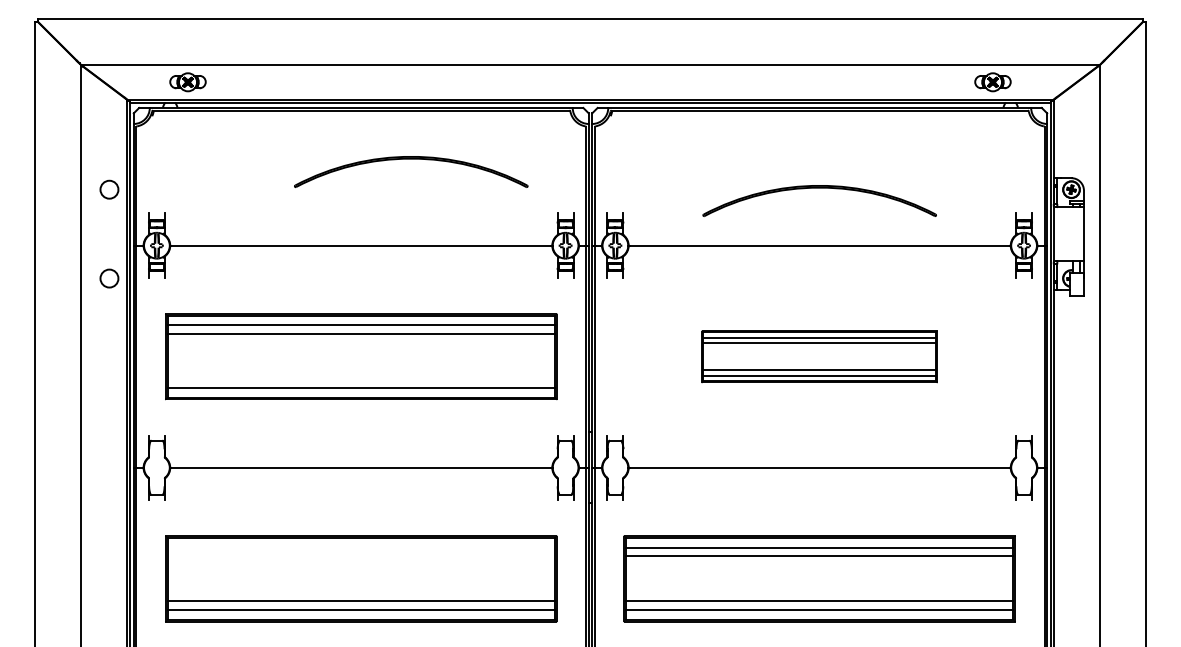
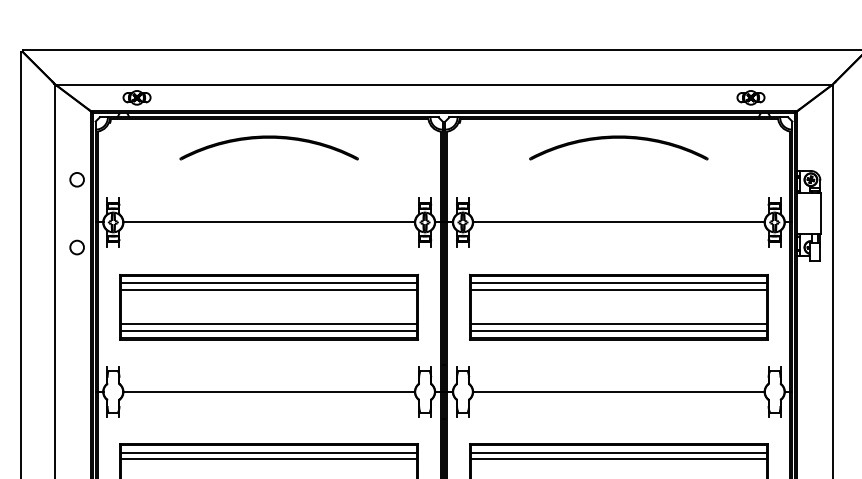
part: (411, 159) -> (269, 138), moved
part: (819, 188) -> (618, 138), moved
part: (819, 356) -> (618, 306), size x1.67
line: (360, 379) -> (268, 324), added
line: (360, 547) -> (268, 452), added
line: (360, 556) -> (268, 459), added

